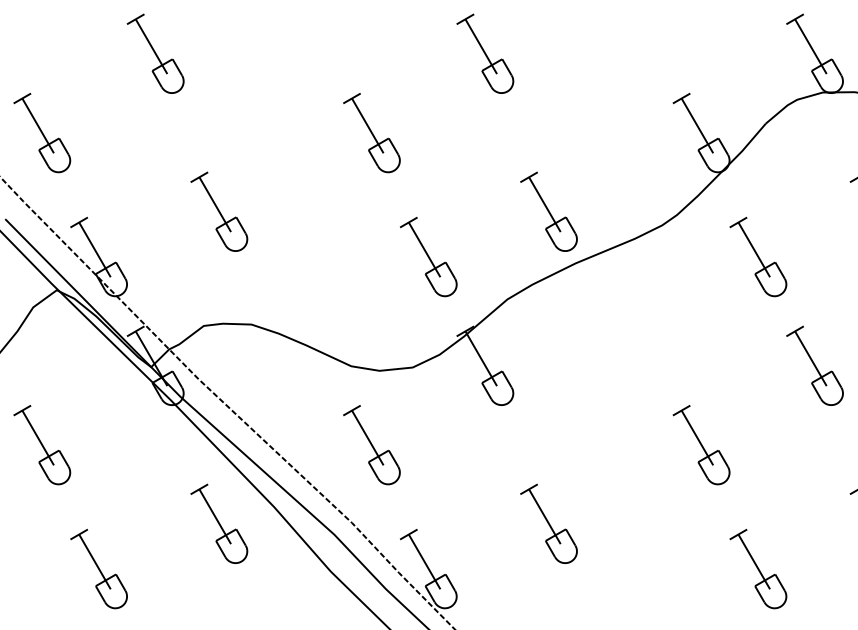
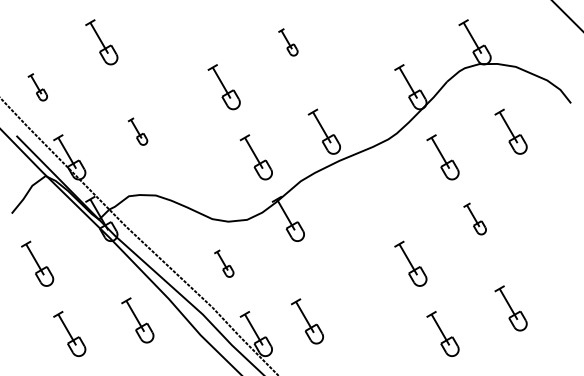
part: (483, 54) -> (287, 42), size x0.6
part: (42, 133) -> (37, 87), size x0.6
part: (219, 211) -> (137, 131), size x0.6
part: (814, 365) -> (474, 218), size x0.7
part: (370, 444) -> (223, 263), size x0.6
part: (219, 524) -> (137, 320), moved
part: (549, 524) -> (307, 321), moved

